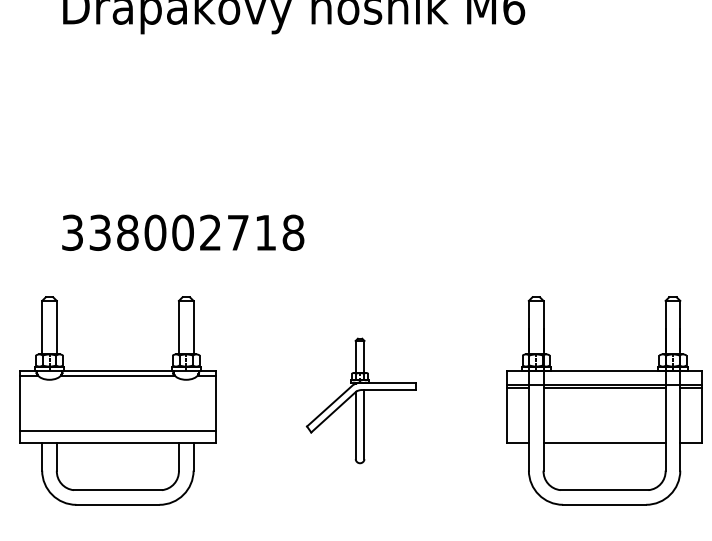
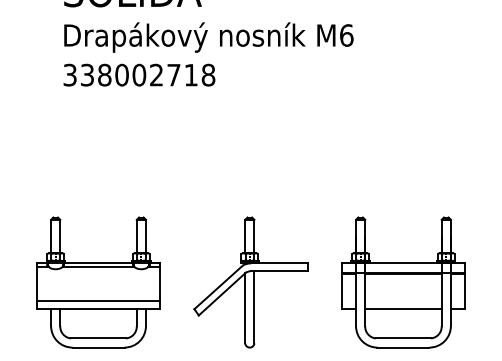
text: (183, 231) -> (139, 74), moved
part: (360, 400) -> (250, 282), size x1.67

